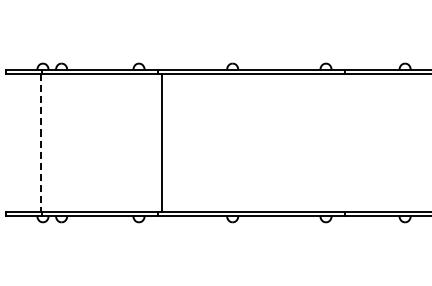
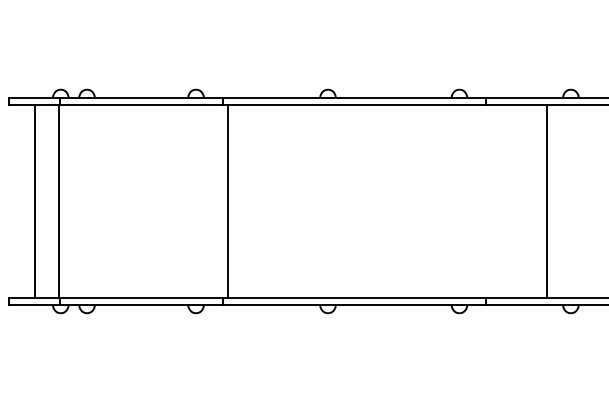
line: (24, 142) -> (34, 200), added
line: (388, 142) -> (547, 200), added
line: (41, 143) -> (58, 202), dashed -> solid

